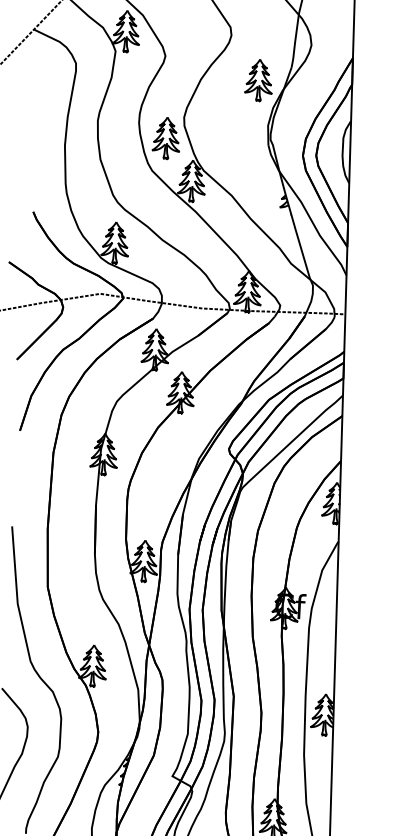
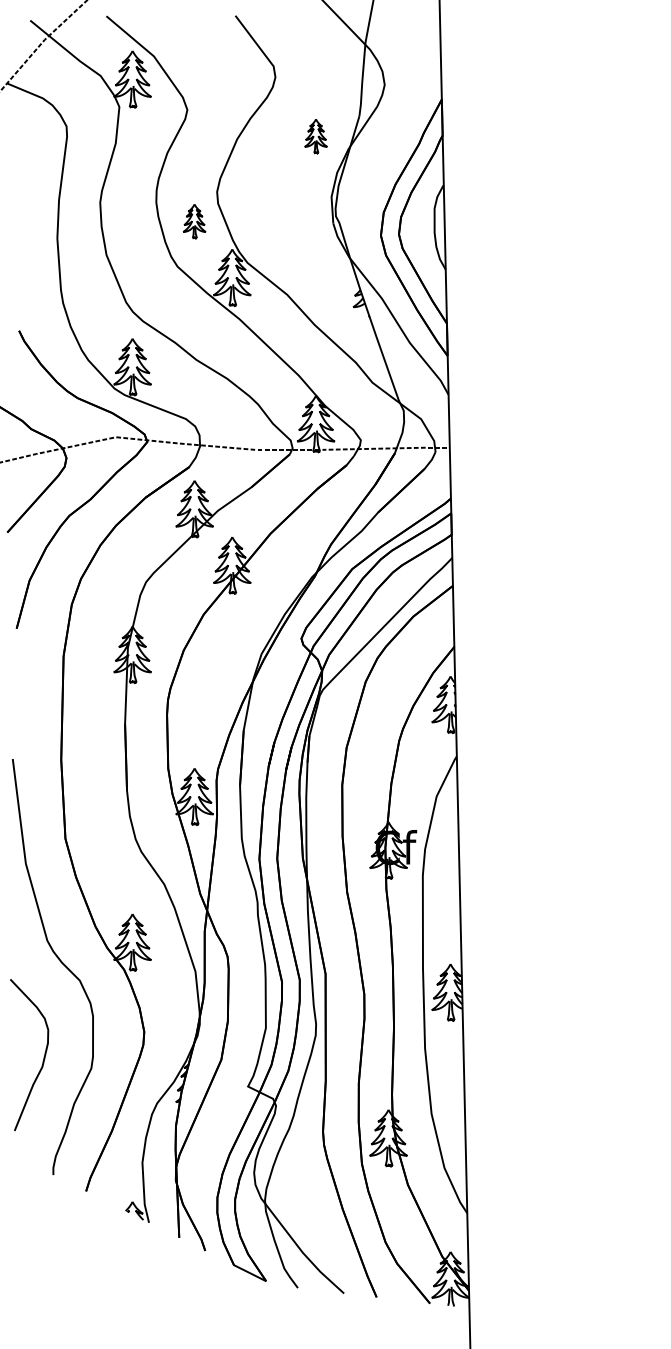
part: (258, 80) -> (315, 136), size x0.6
part: (166, 138) -> (194, 221), size x0.6

